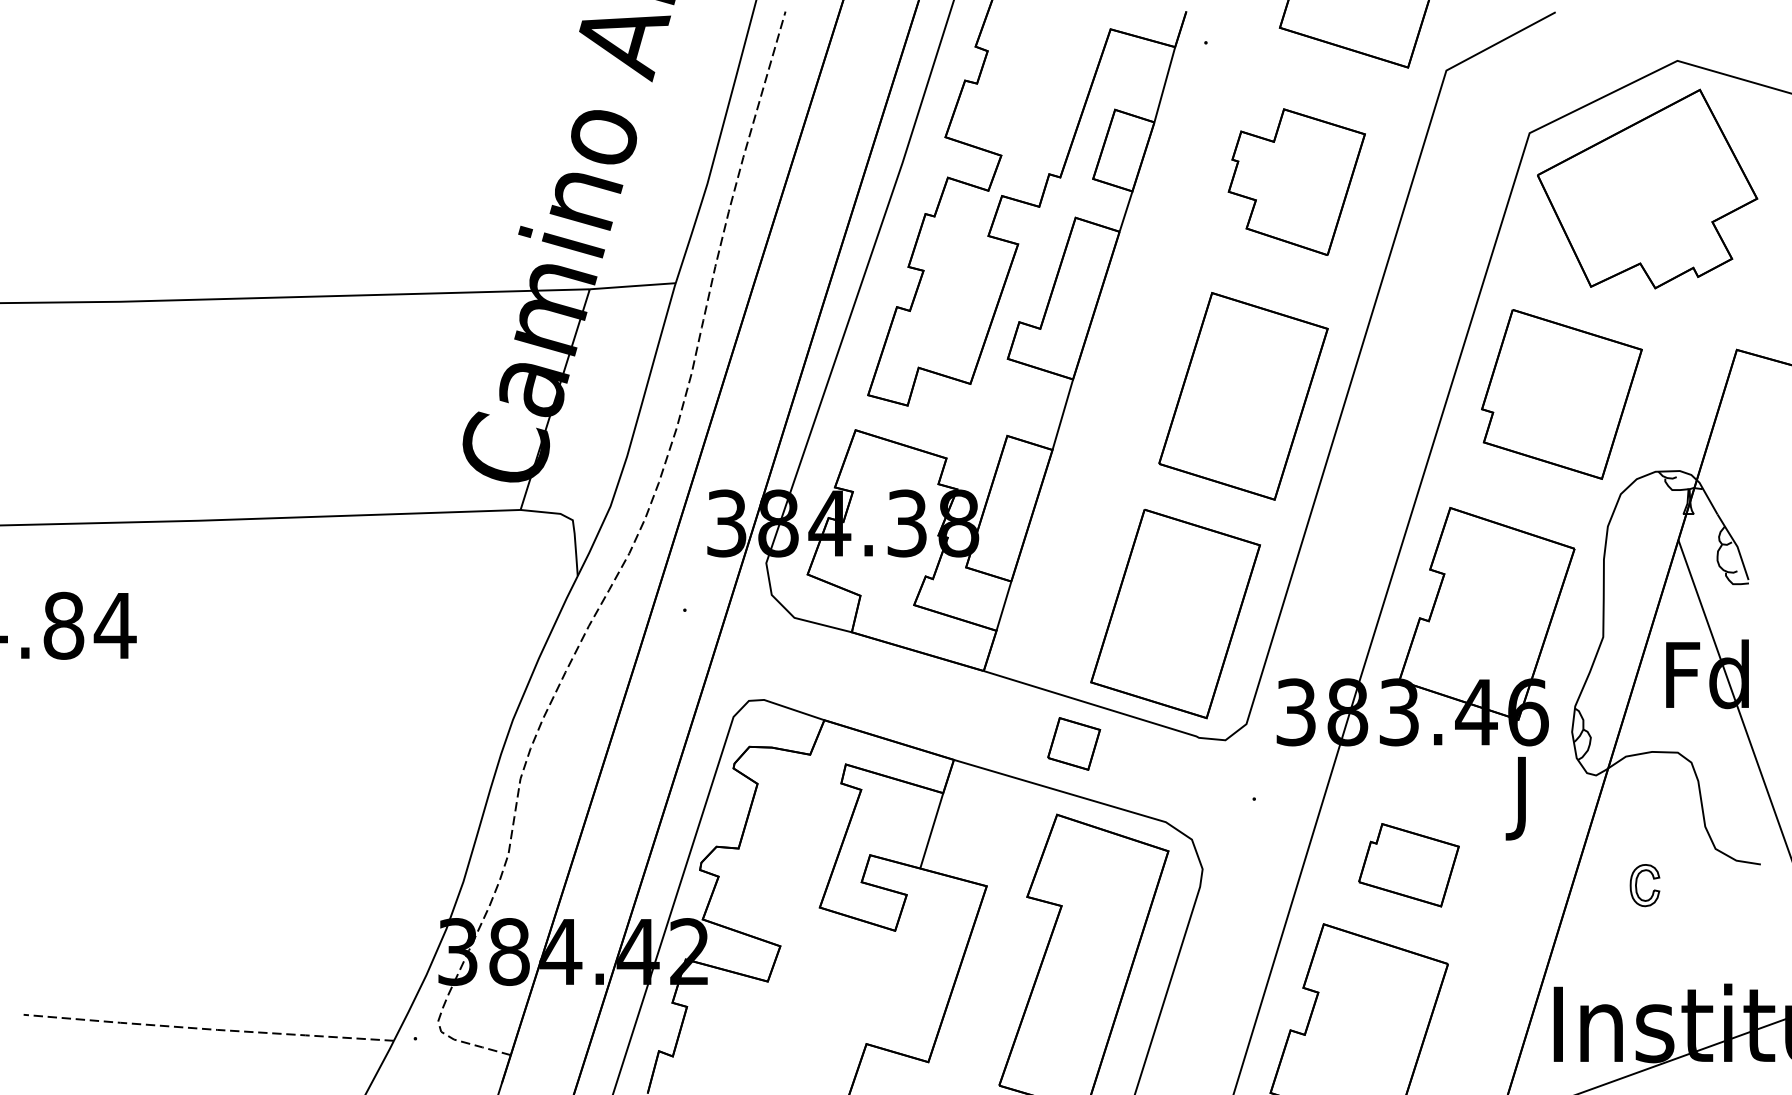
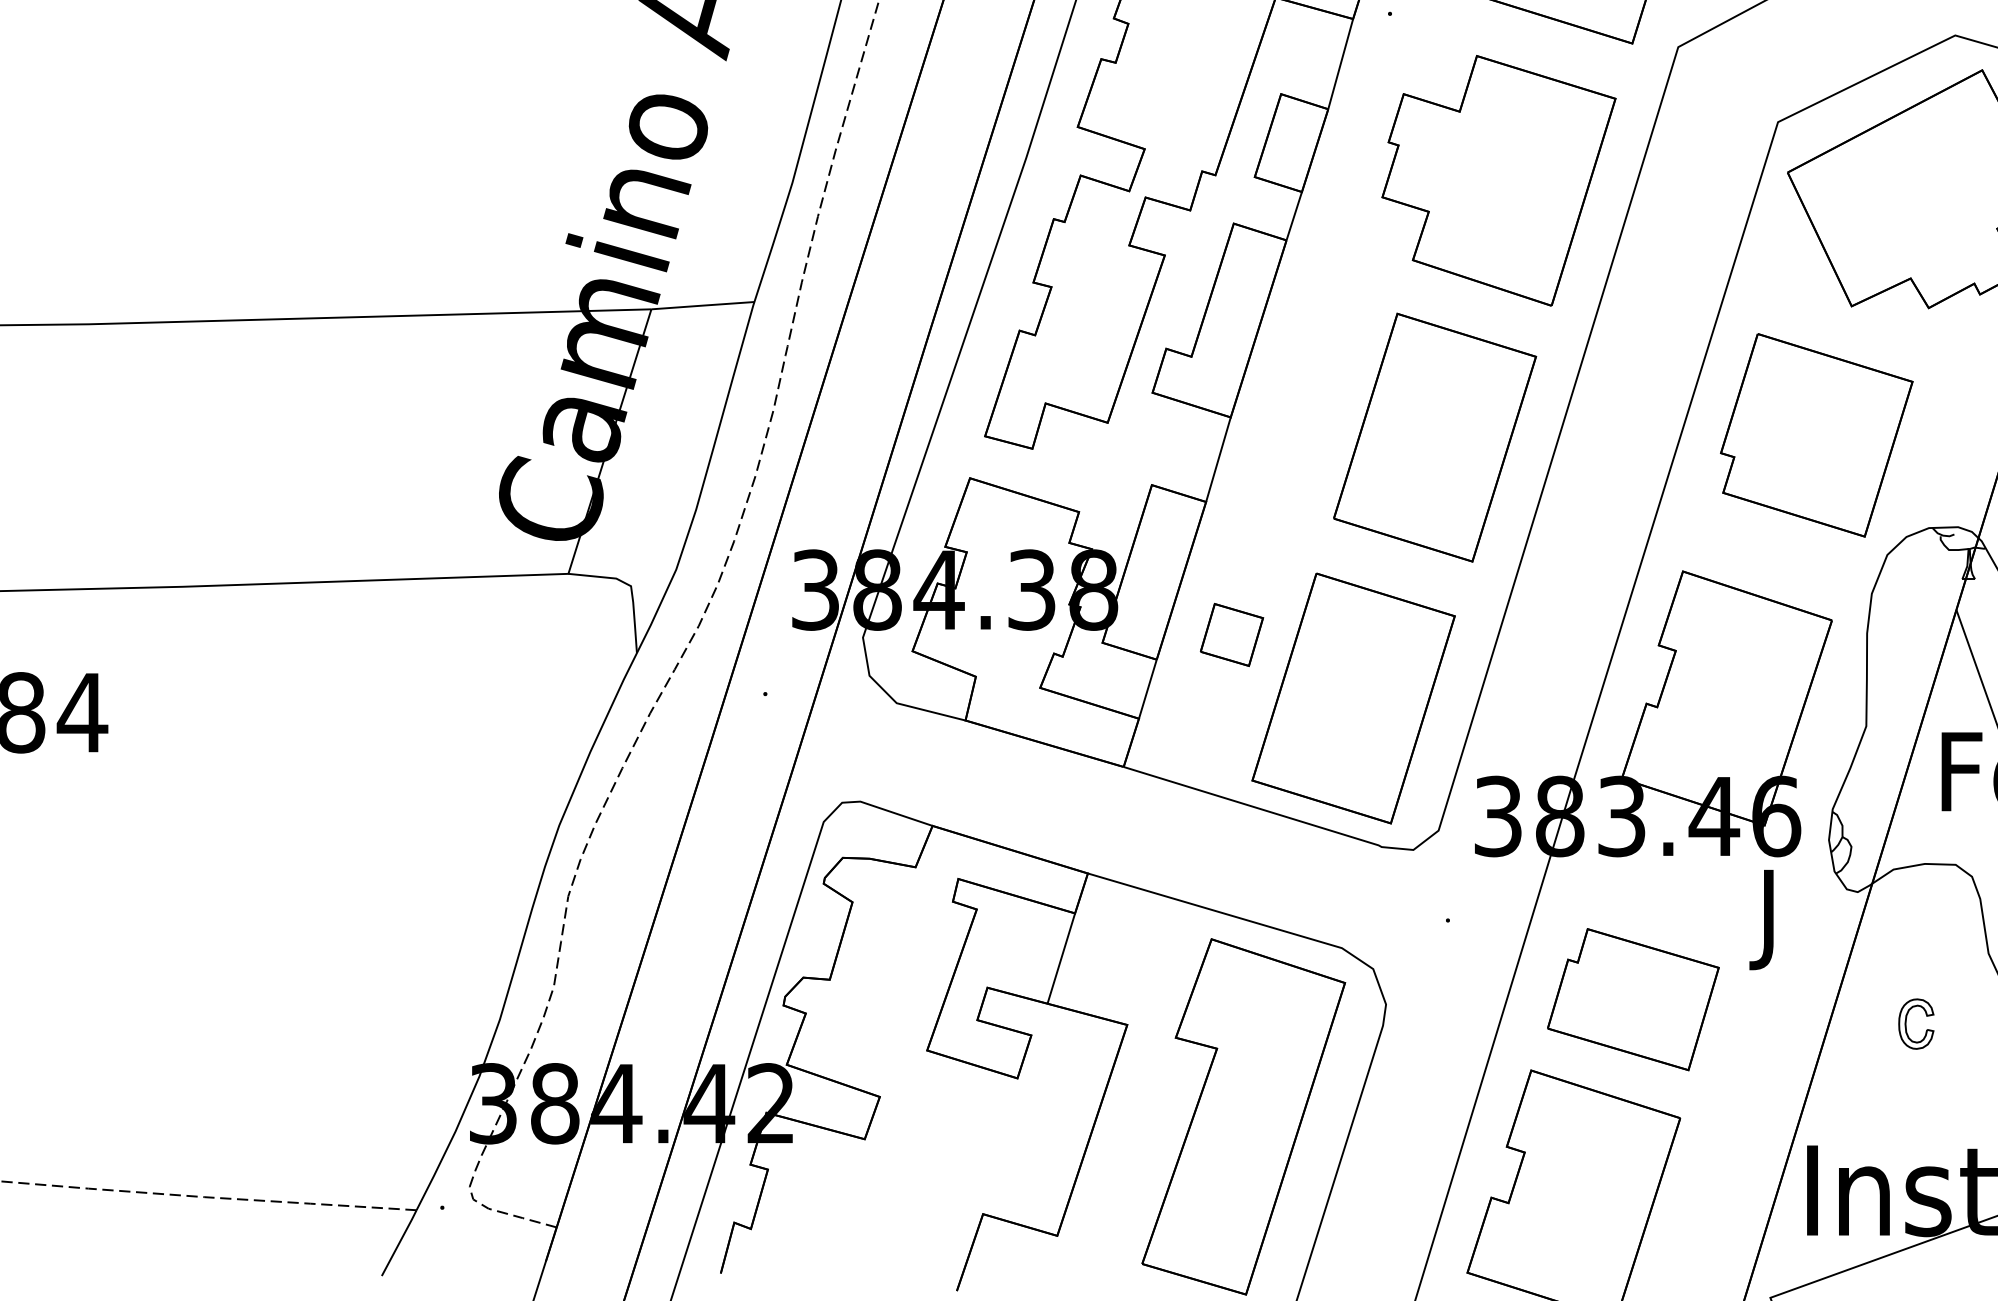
part: (1296, 182) -> (1498, 181), size x1.43
part: (1074, 743) -> (1232, 634), moved
part: (1408, 865) -> (1632, 1000), size x1.43

